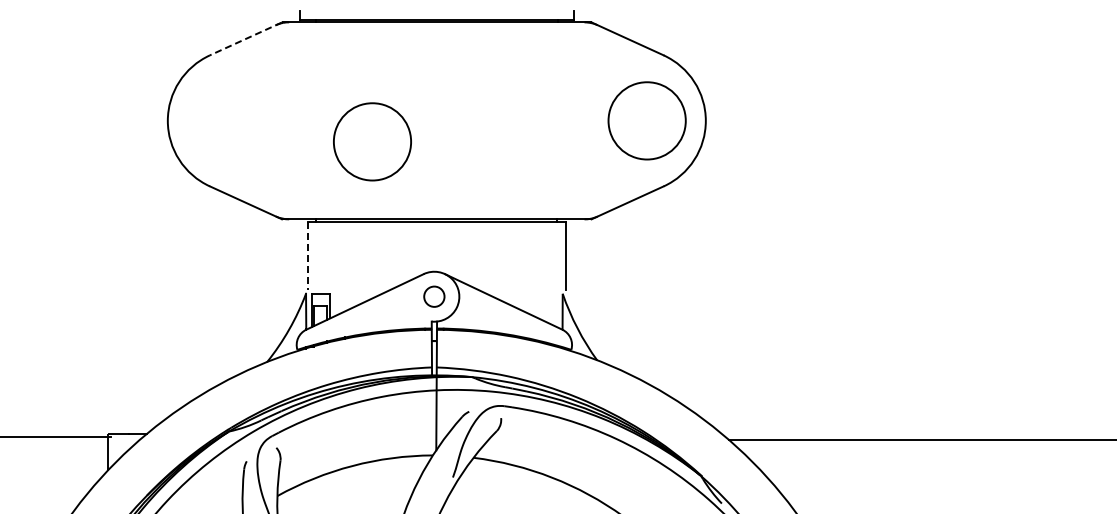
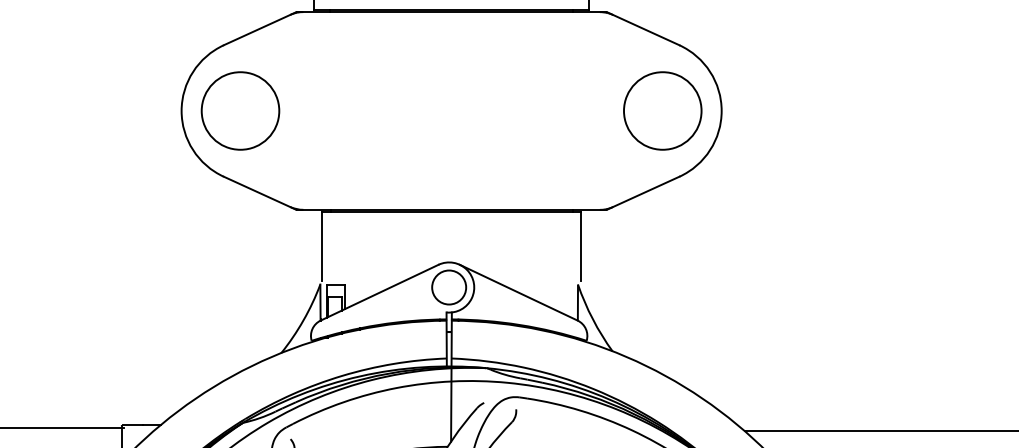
line: (245, 39) -> (259, 29), dashed -> solid
circle: (372, 141) -> (240, 110), moved
line: (308, 256) -> (322, 247), dashed -> solid
circle: (434, 296) -> (449, 287), size x1.67

